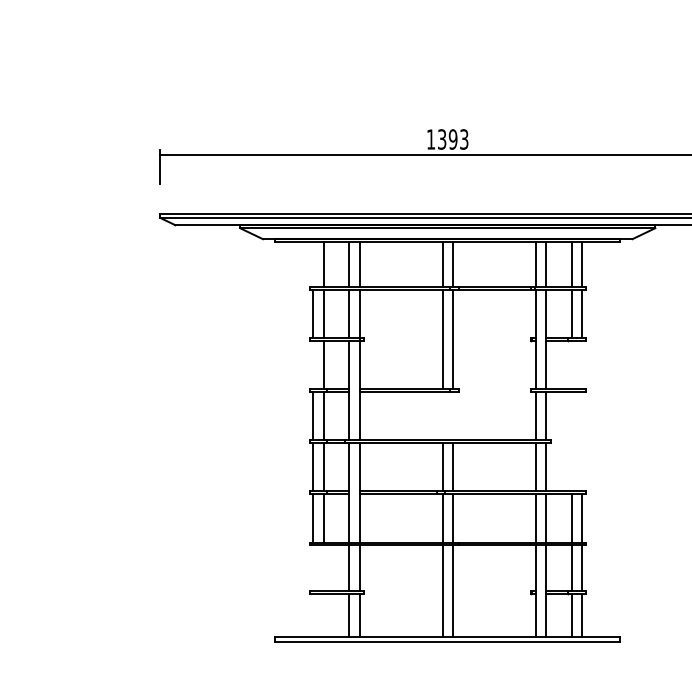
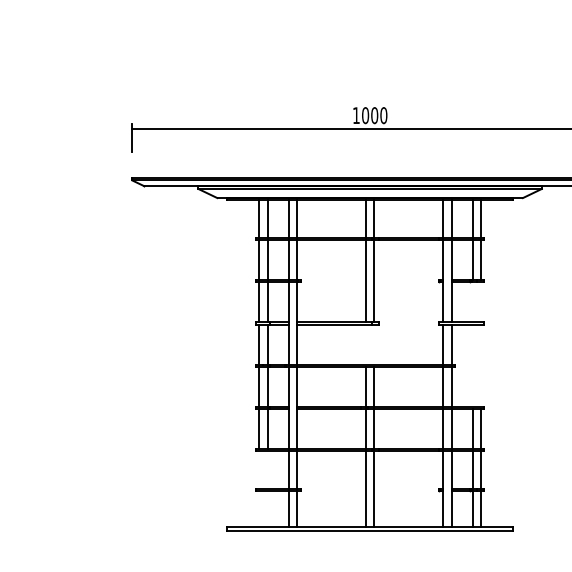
text: (452, 139) -> (374, 115), 1393 -> 1000
line: (313, 264) -> (259, 219), added
line: (313, 365) -> (259, 302), added

